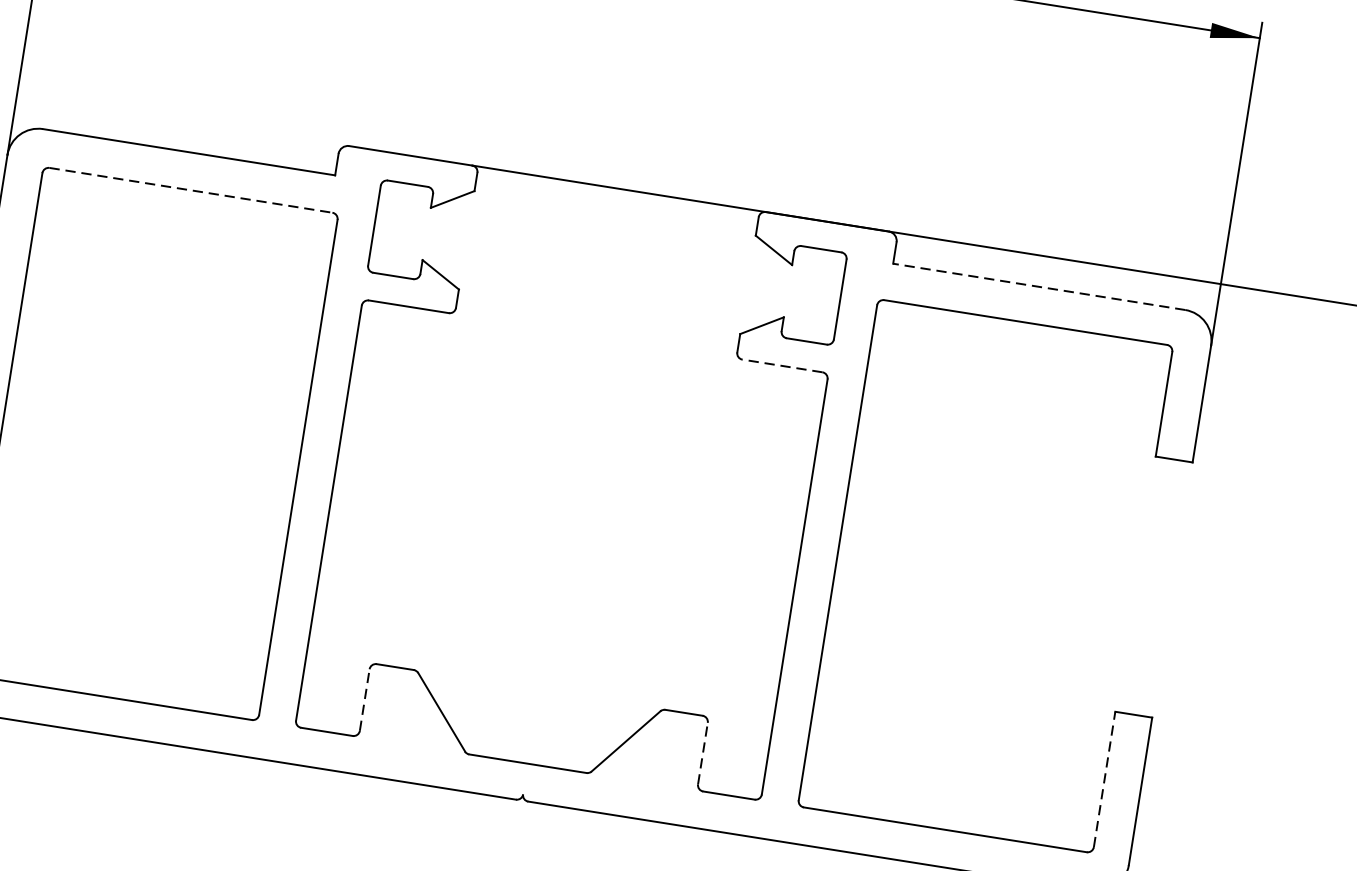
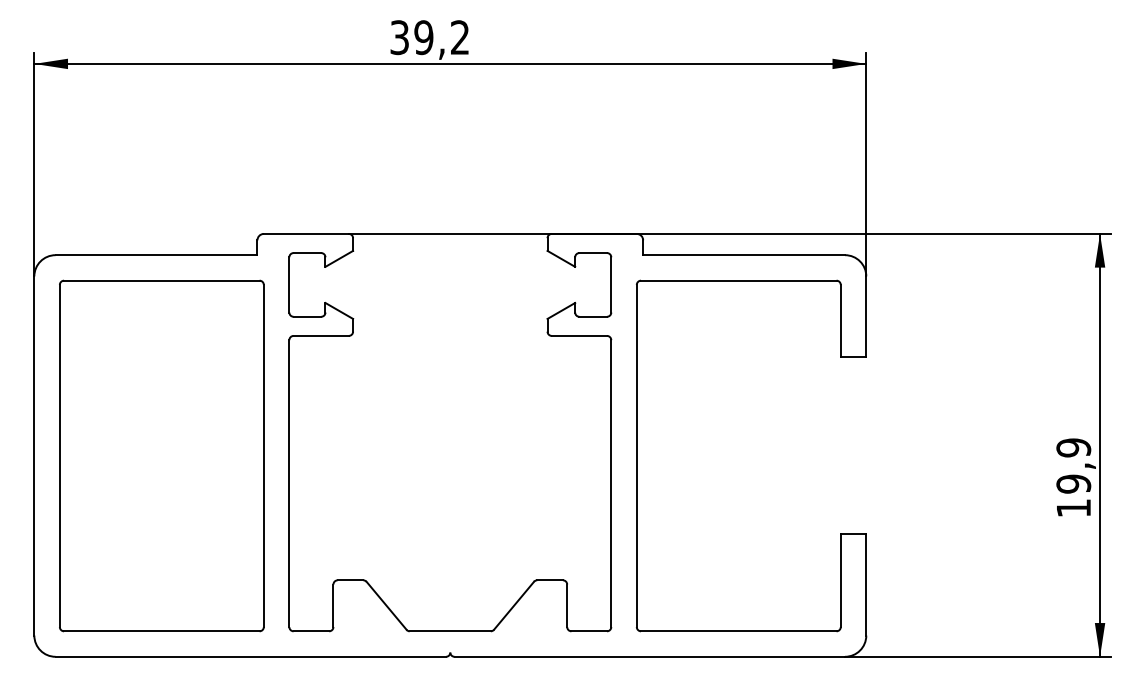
line: (190, 190) -> (161, 280), dashed -> solid
line: (1039, 287) -> (744, 255), dashed -> solid
line: (782, 365) -> (579, 335), dashed -> solid
line: (364, 699) -> (333, 605), dashed -> solid
line: (703, 753) -> (567, 605), dashed -> solid
line: (1104, 779) -> (840, 580), dashed -> solid

